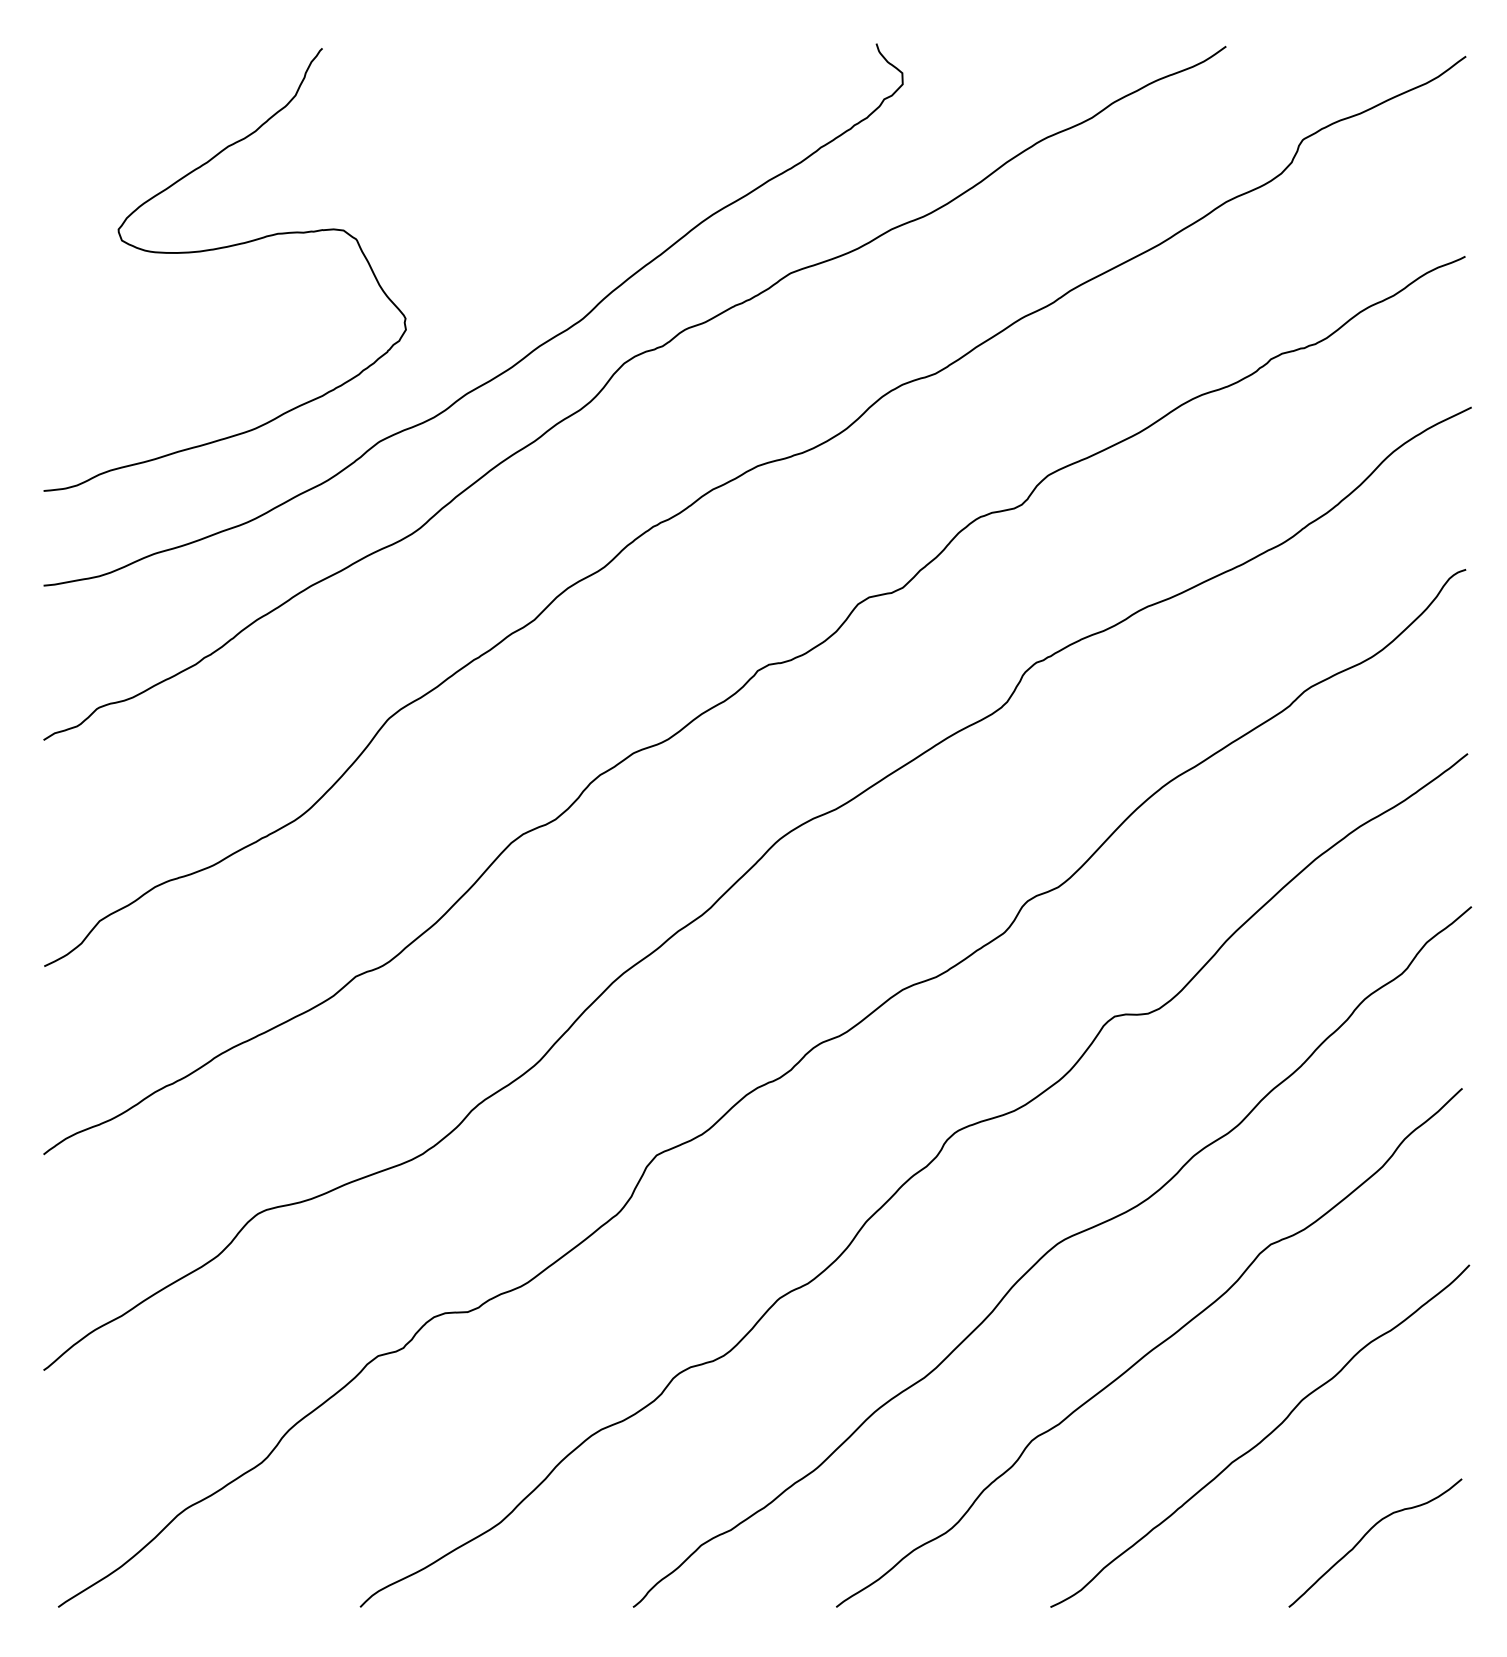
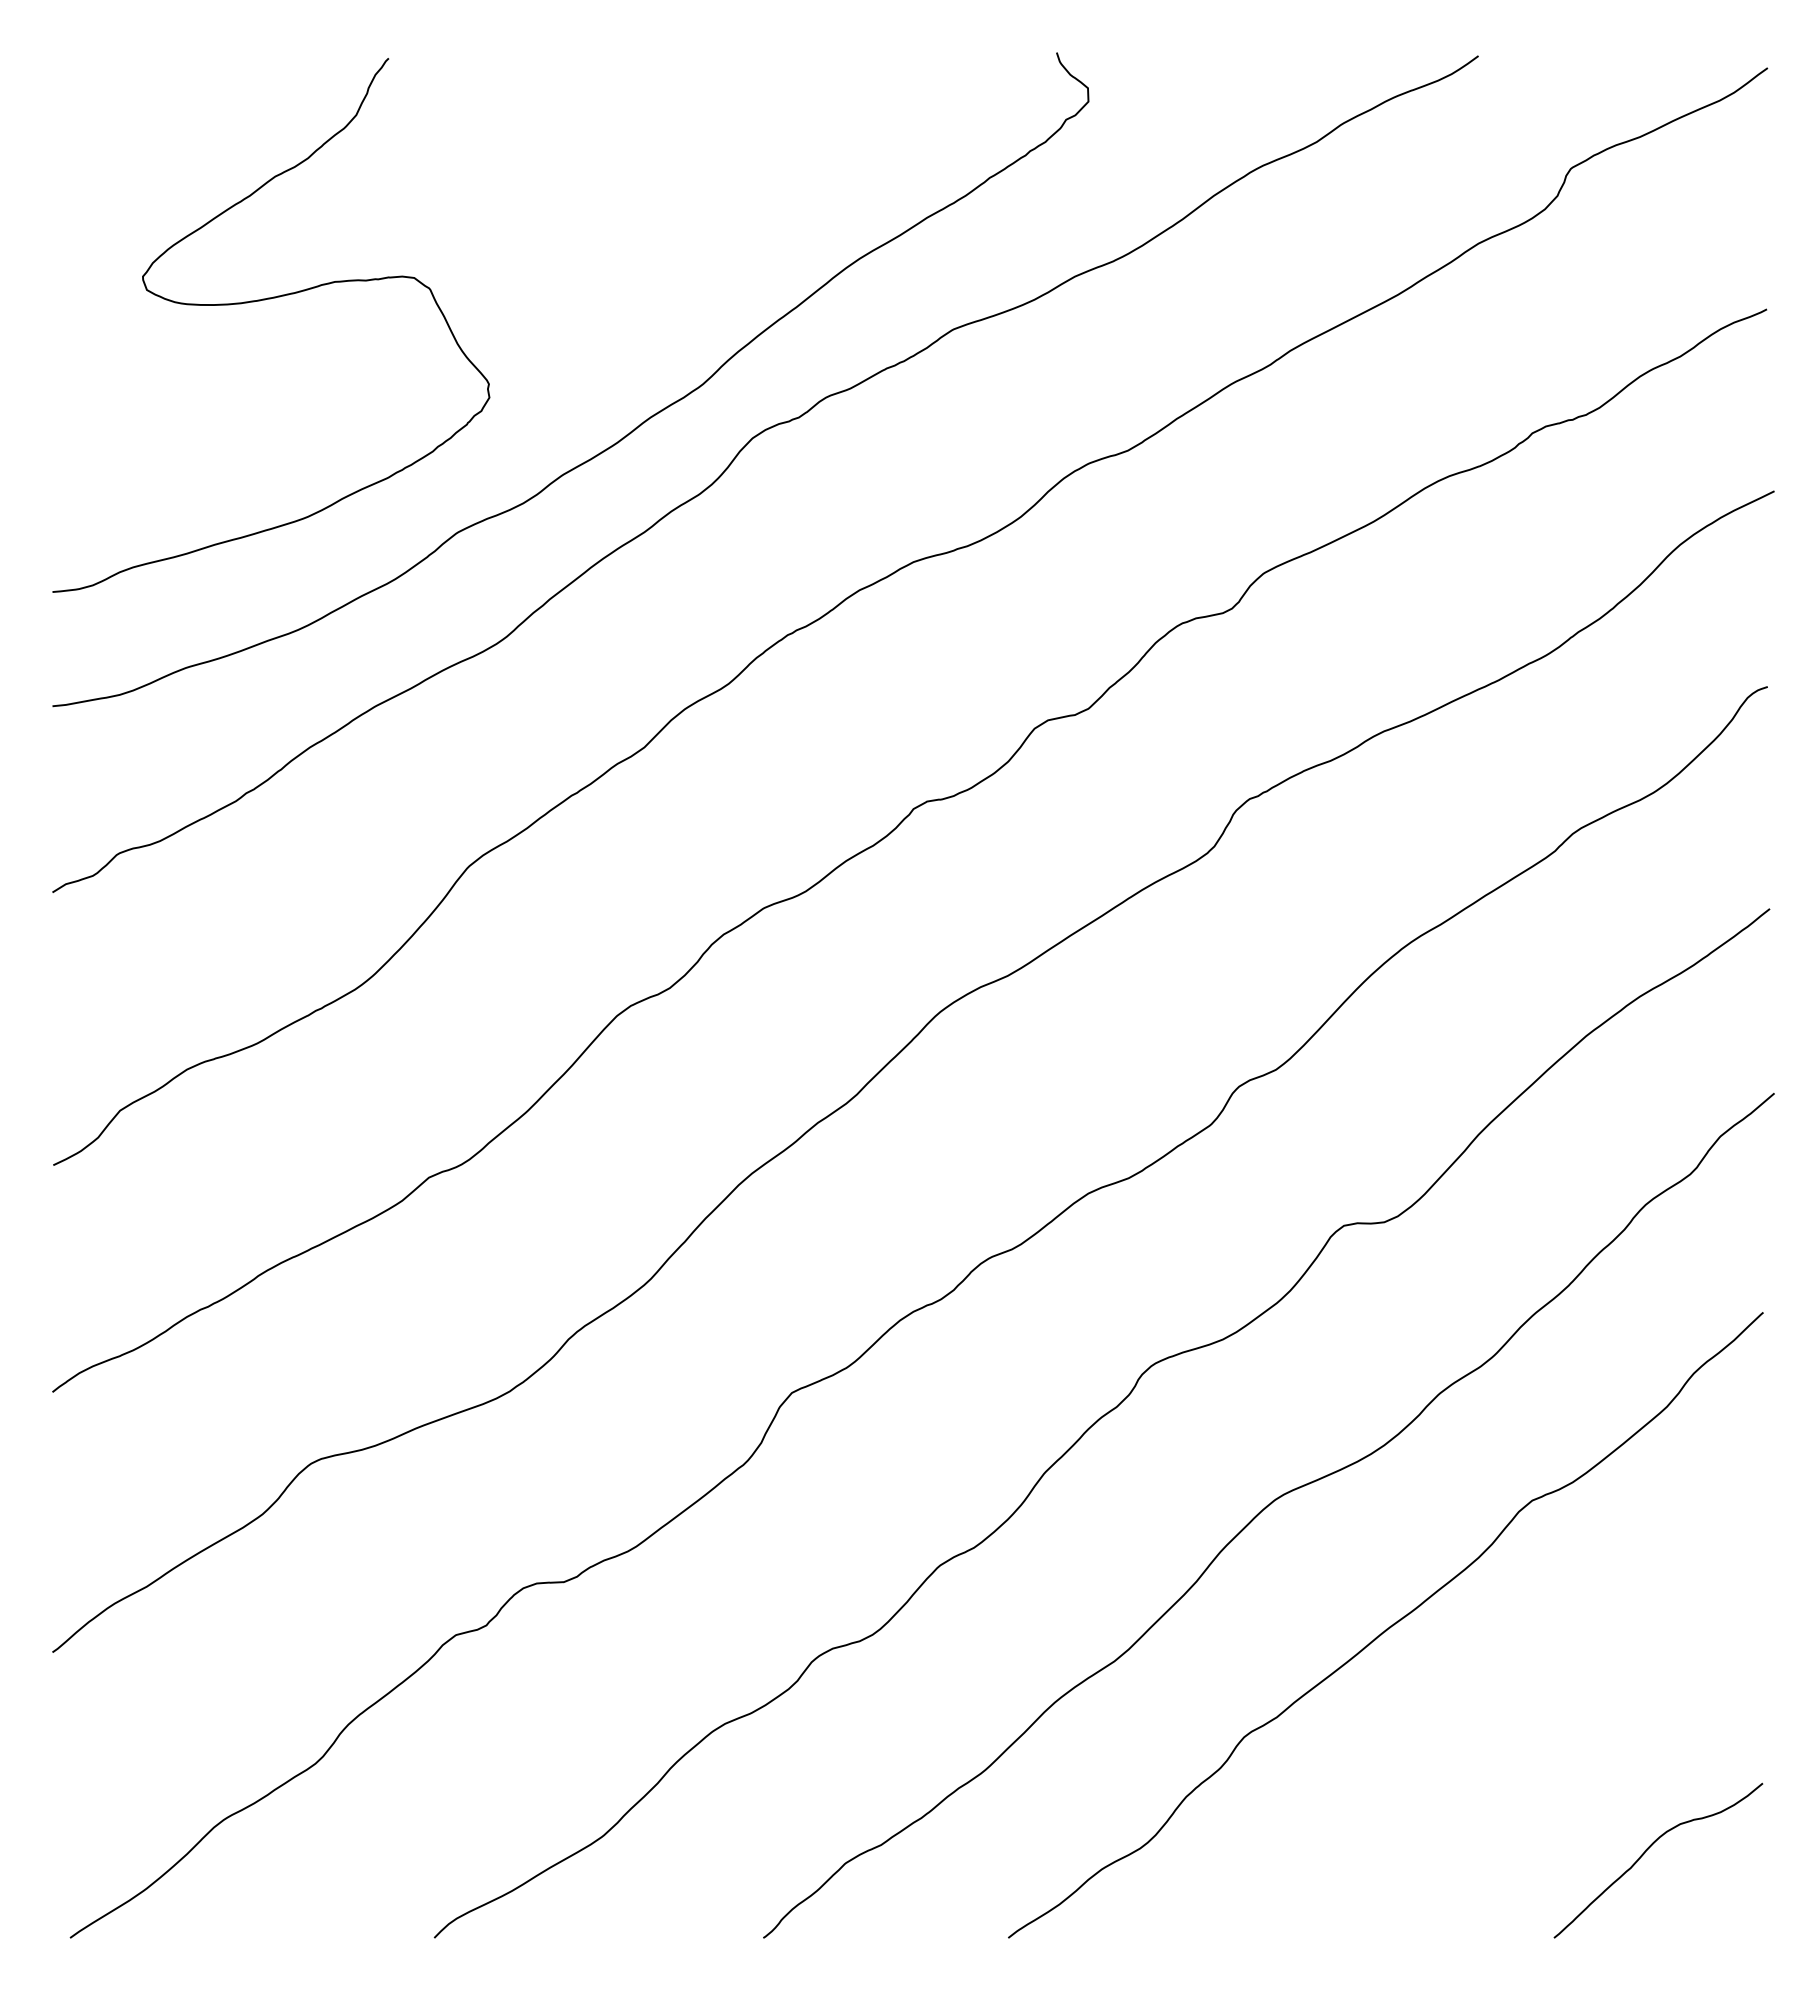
curve: (1263, 1438) -> (1523, 1734), removed

